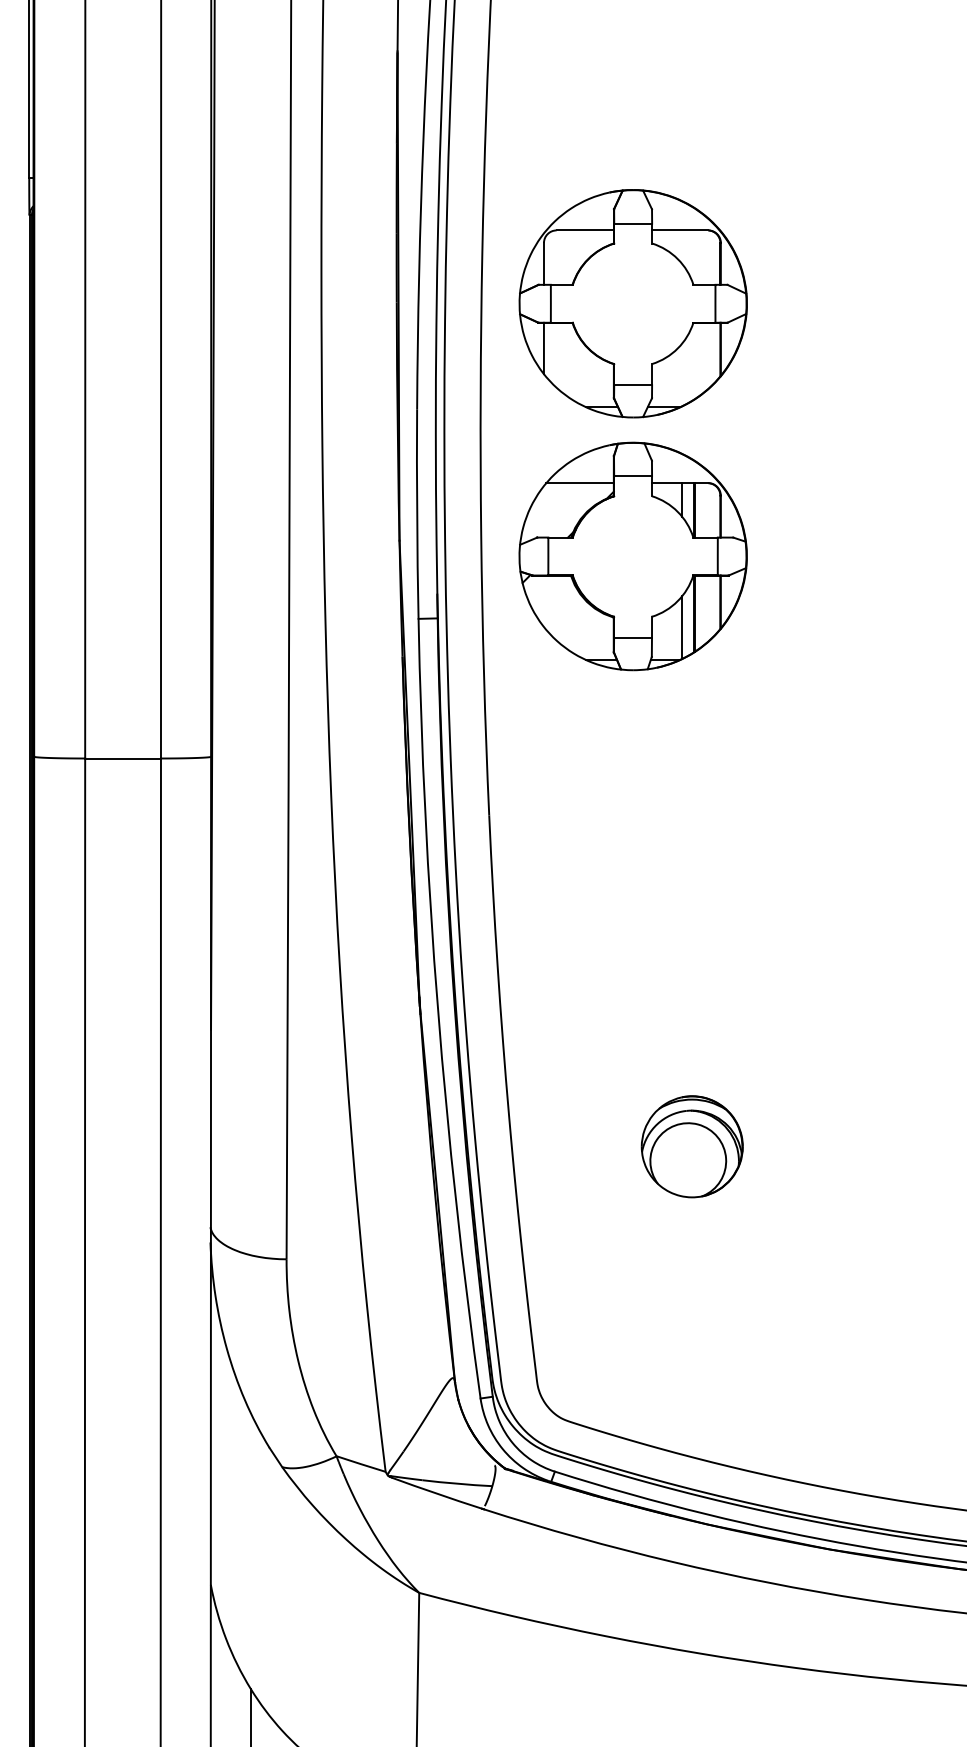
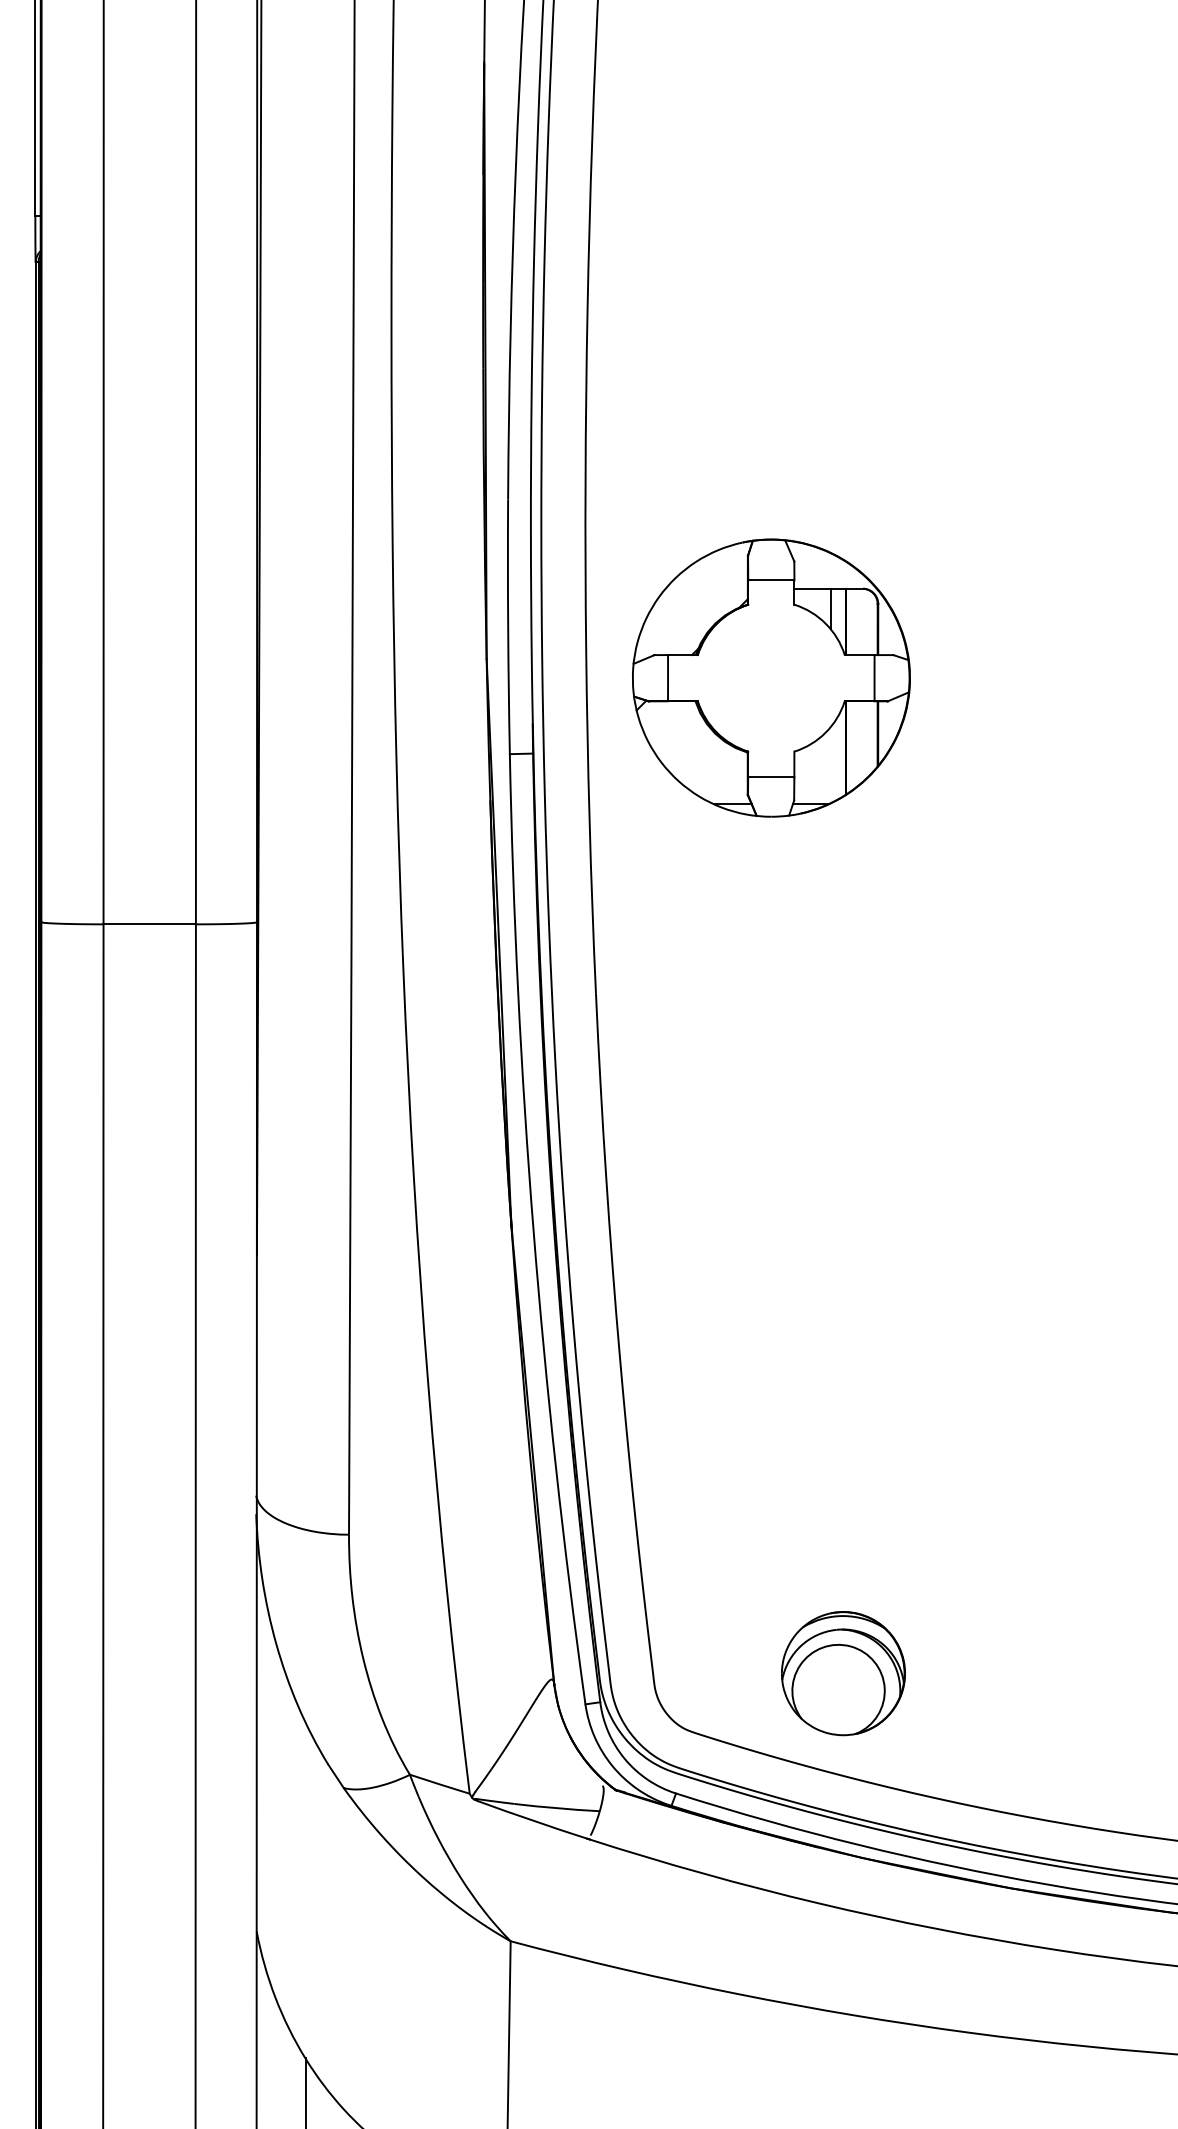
part: (633, 303) -> (771, 369), removed
line: (579, 482) -> (706, 588), removed
line: (681, 627) -> (830, 764), removed
part: (692, 1146) -> (843, 1673), moved

